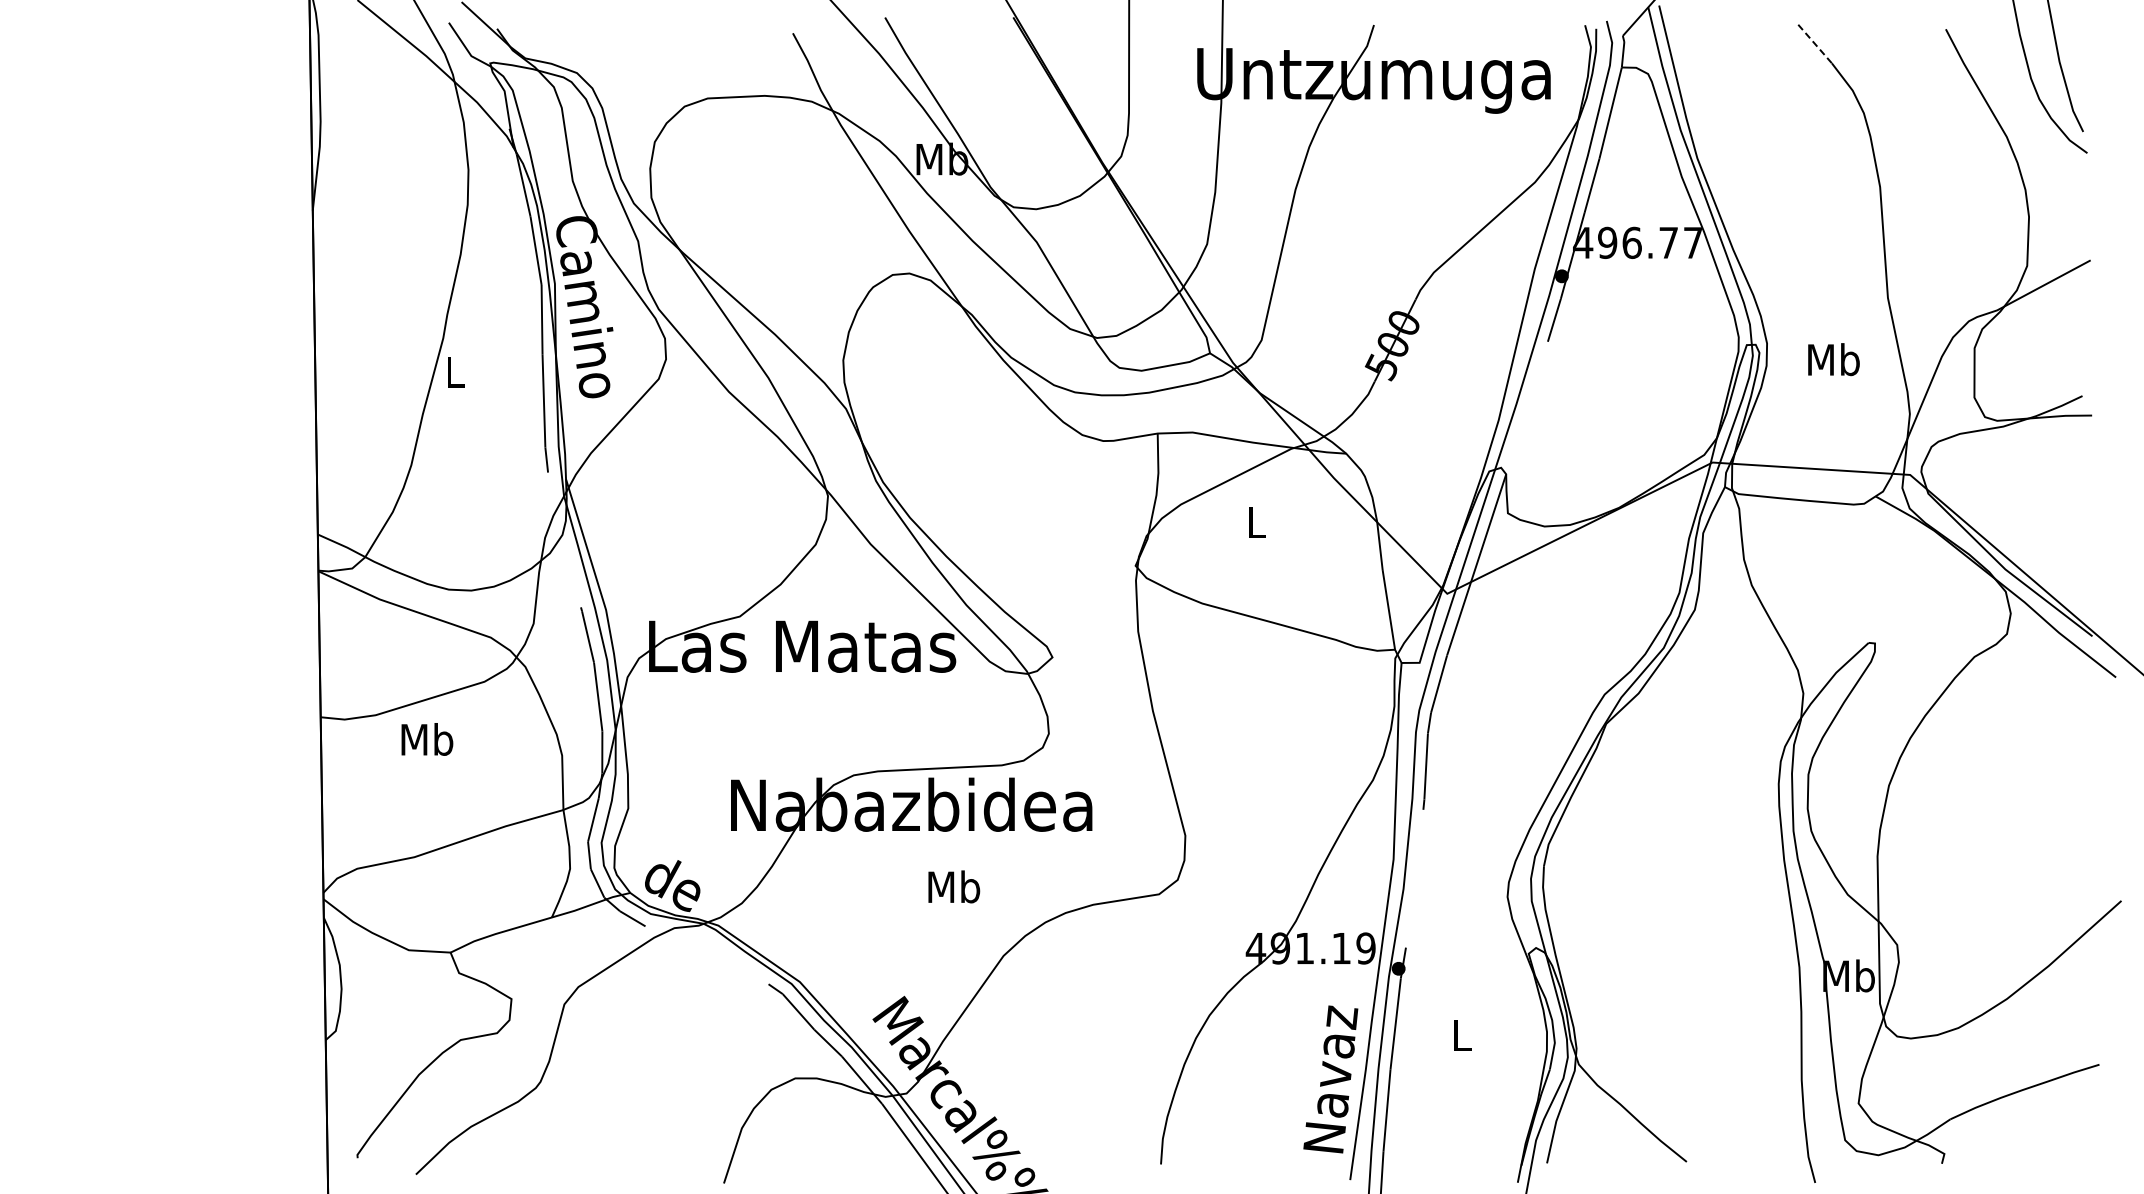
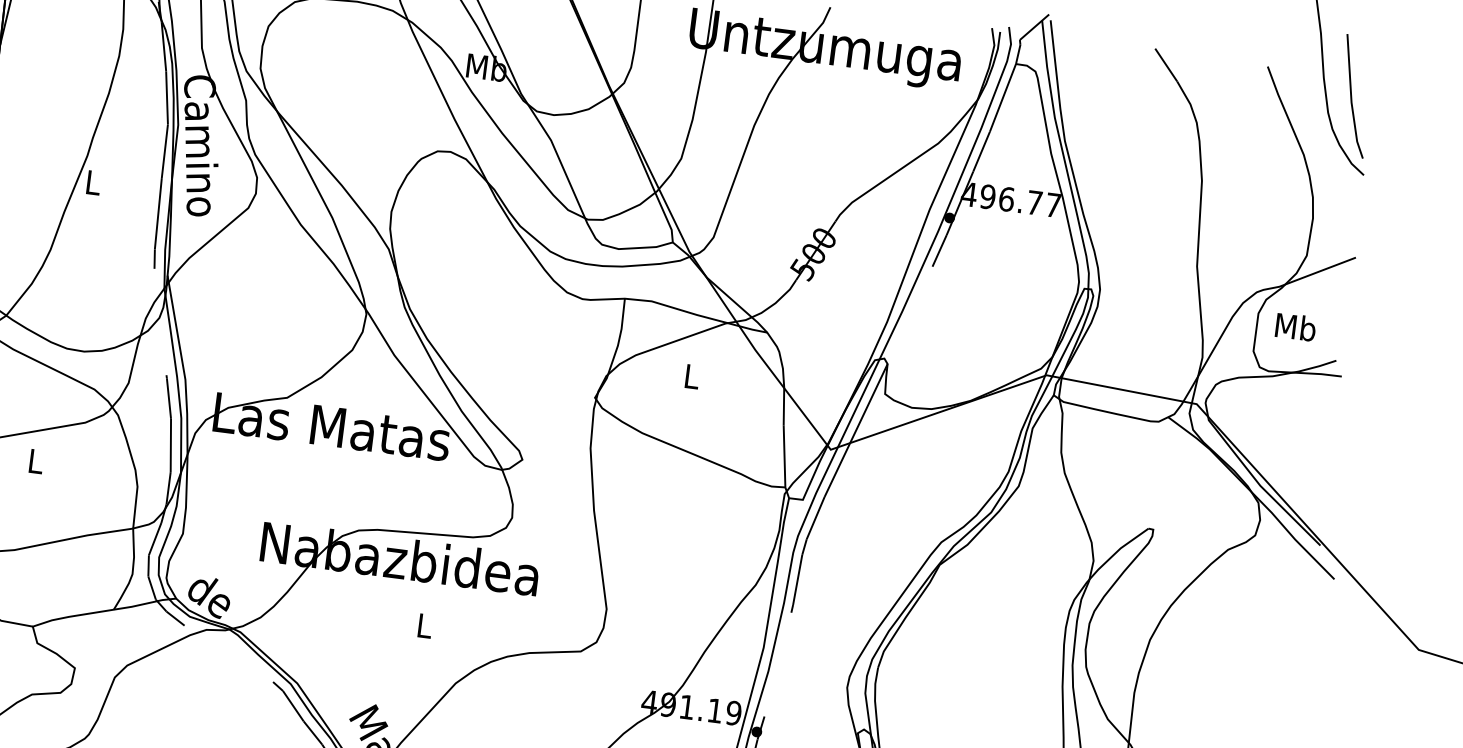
line: (1815, 44) -> (1166, 65), dashed -> solid
text: (1833, 359) -> (1295, 327), moved
text: (427, 739) -> (36, 461), Mb -> L
text: (954, 886) -> (424, 625), Mb -> L

